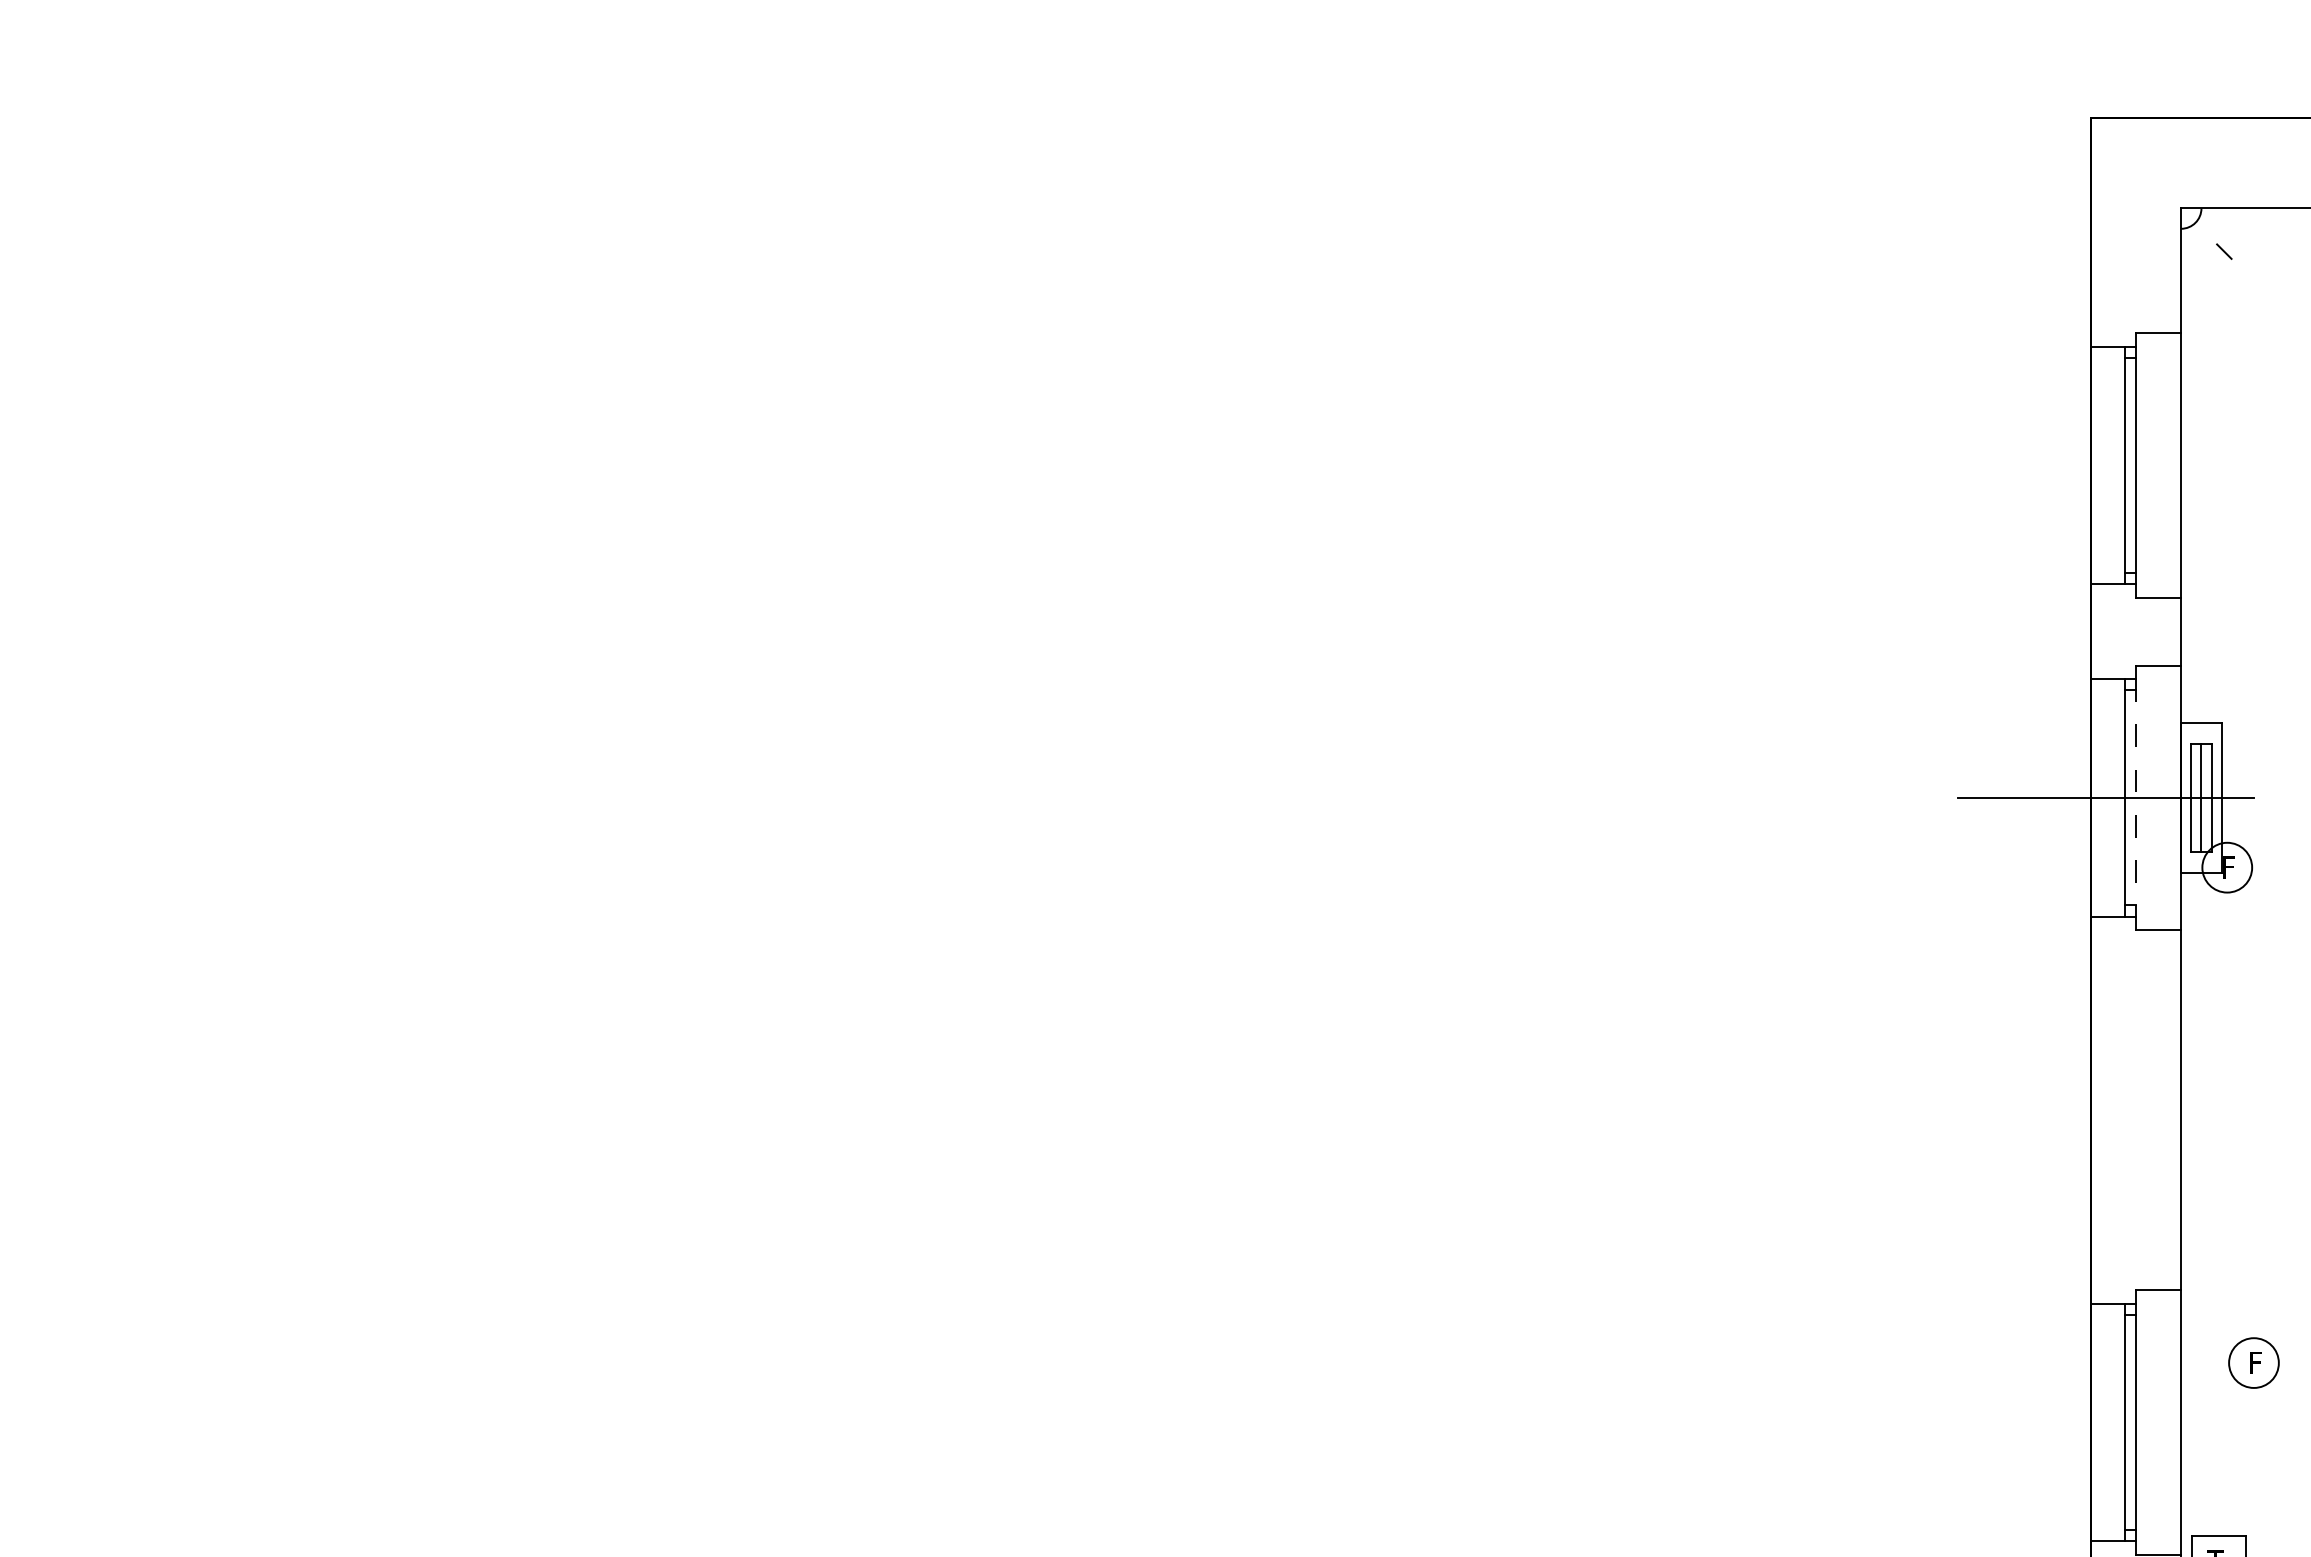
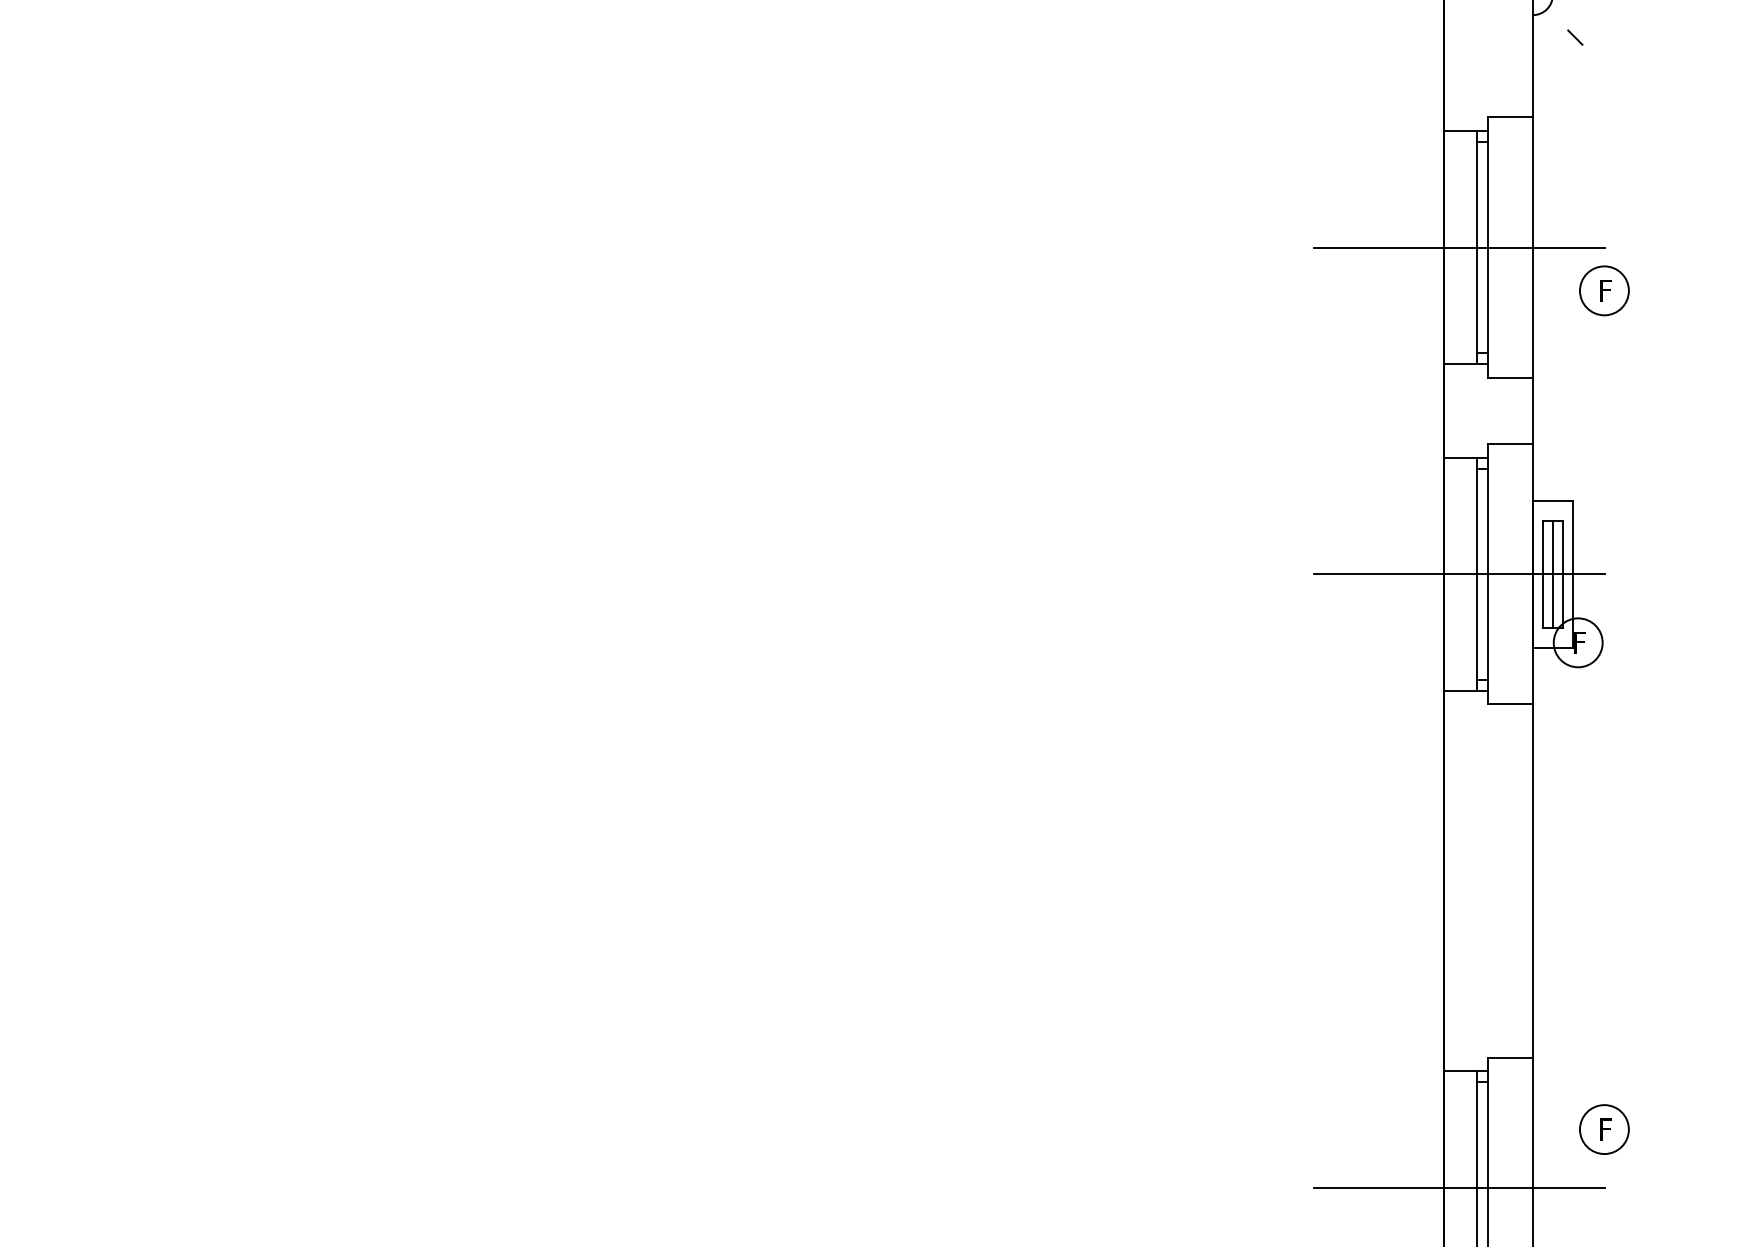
line: (2106, 465) -> (1459, 247), added
part: (2253, 509) -> (1603, 290), added
line: (2135, 797) -> (1488, 573), dashed -> solid
line: (2106, 1422) -> (1459, 1187), added

